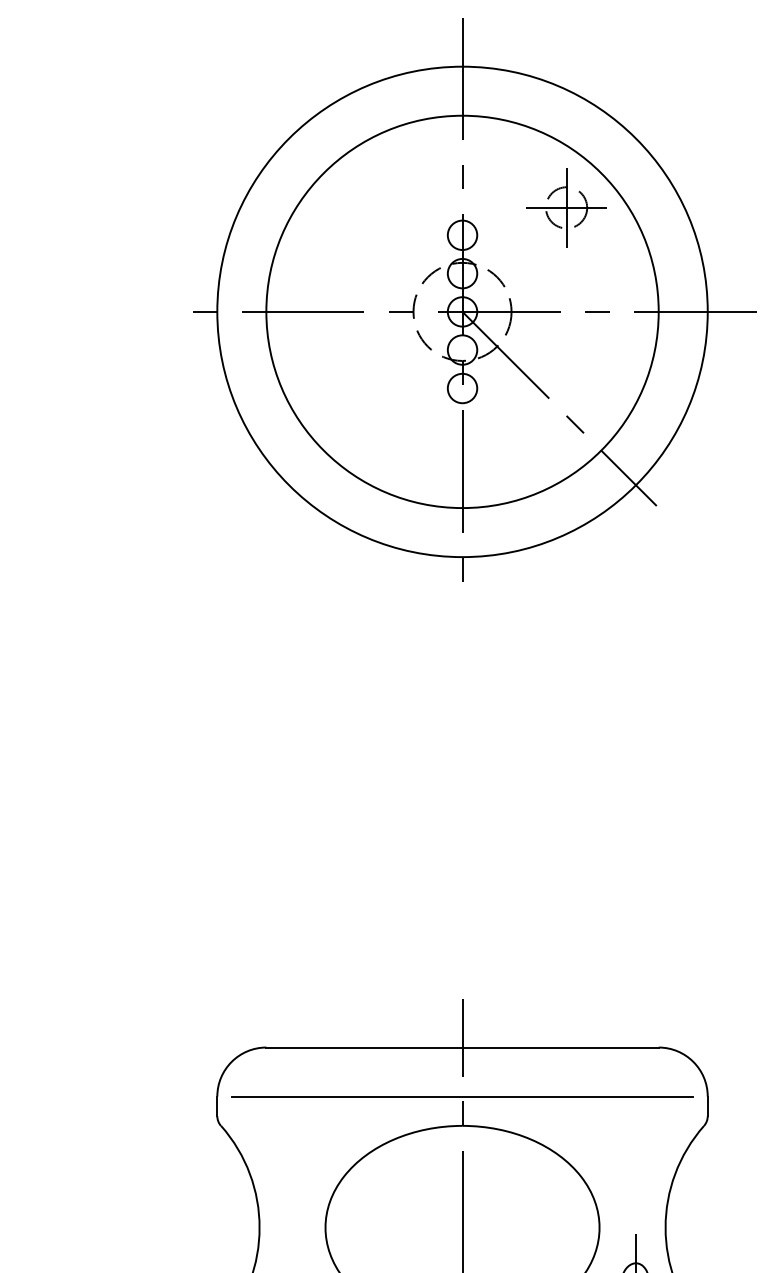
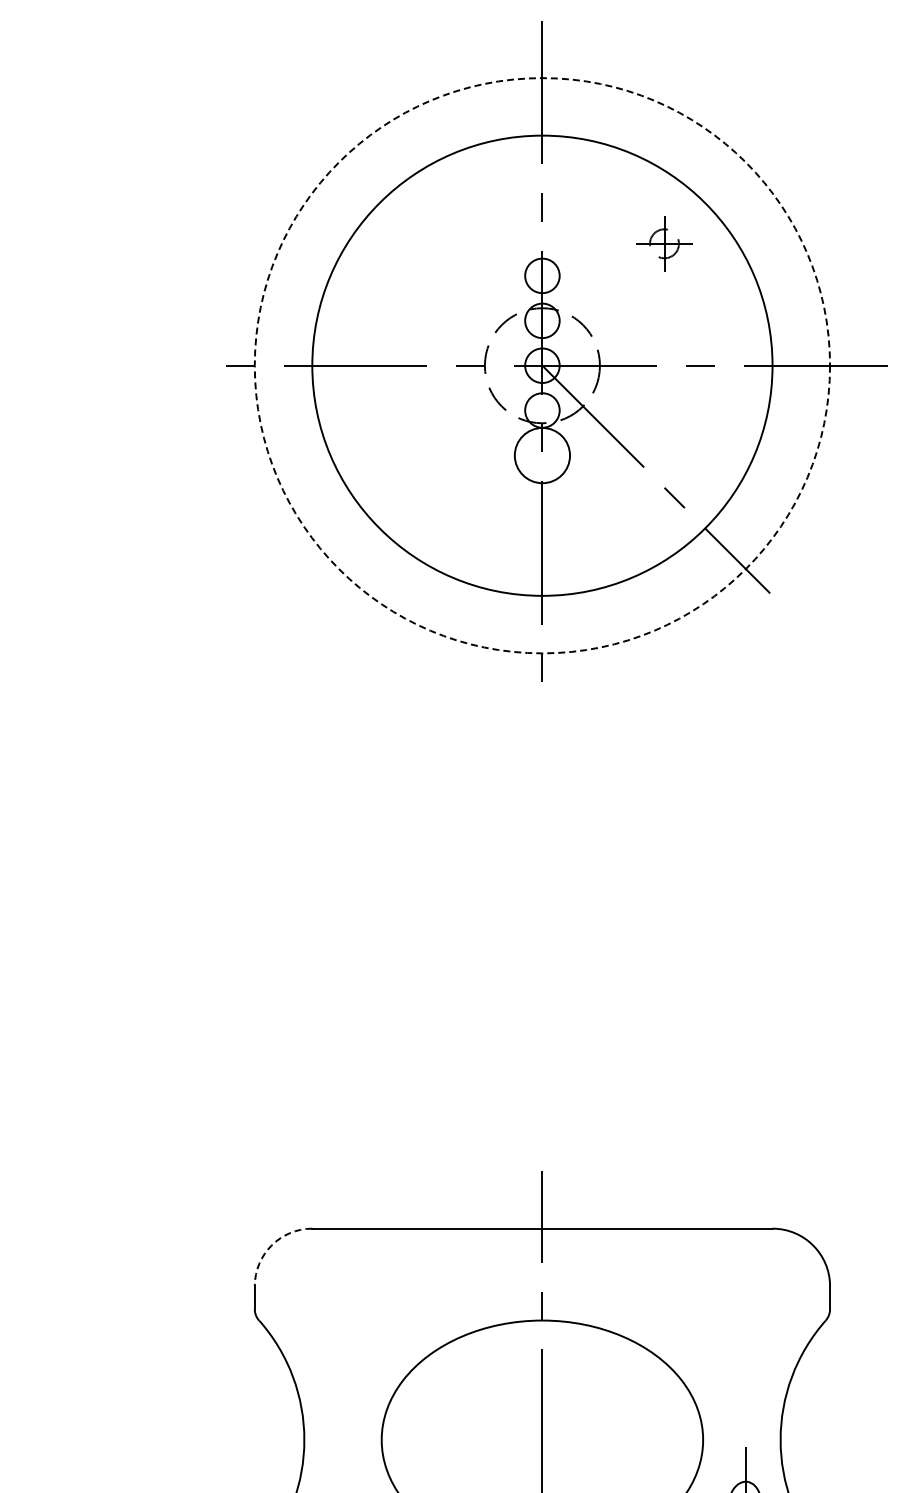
part: (566, 207) -> (664, 243), size x0.6
circle: (462, 311) -> (542, 365), solid -> dashed
circle: (462, 388) -> (542, 455), size x1.6
arc: (231, 1061) -> (271, 1245), solid -> dashed
line: (462, 1096) -> (542, 1286), removed

